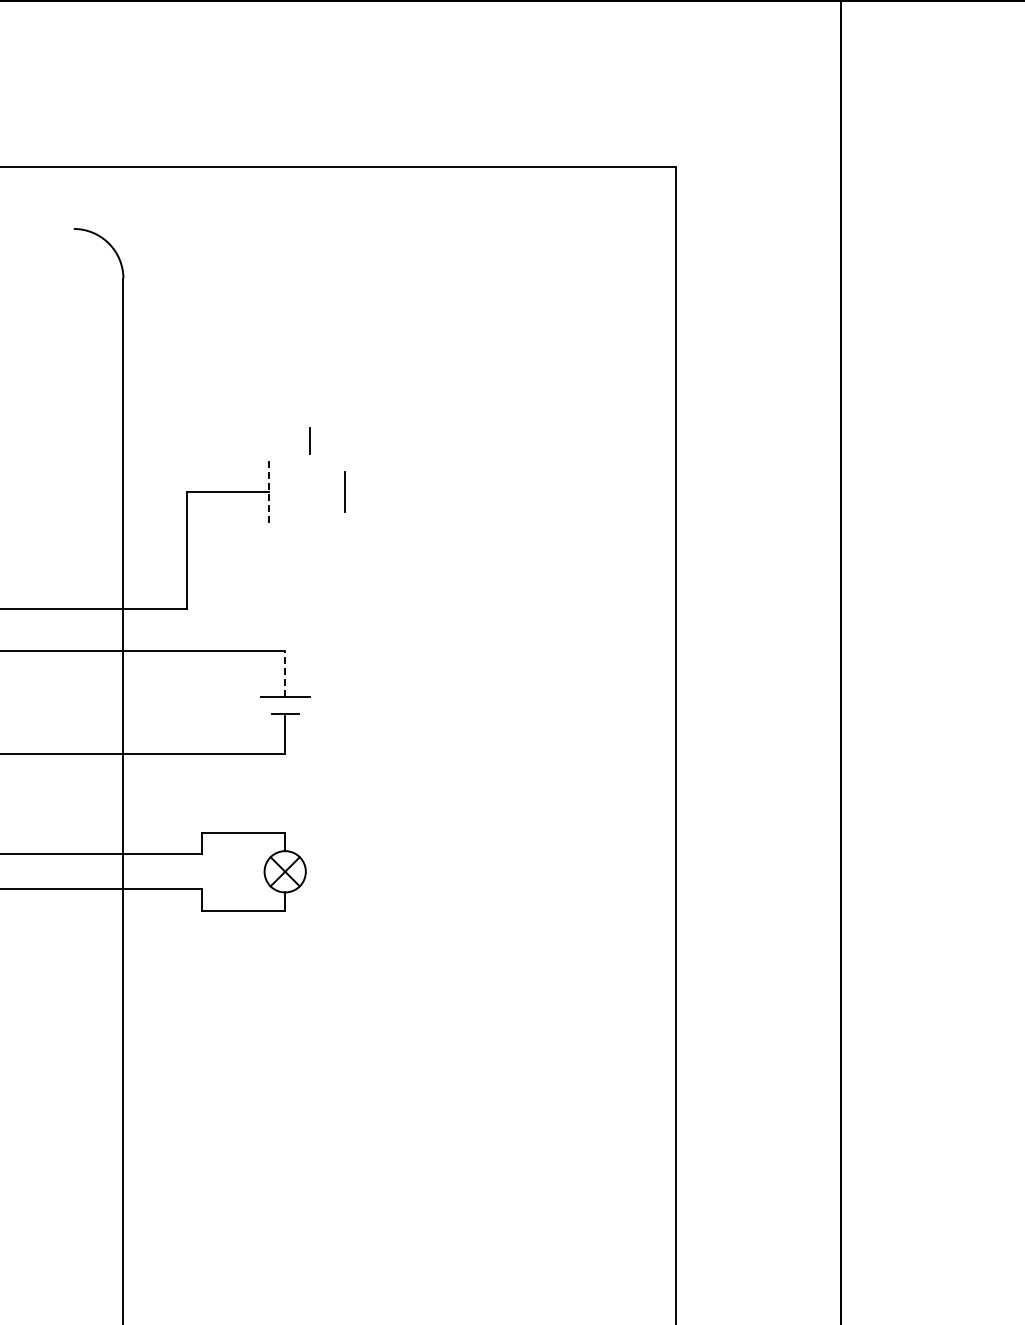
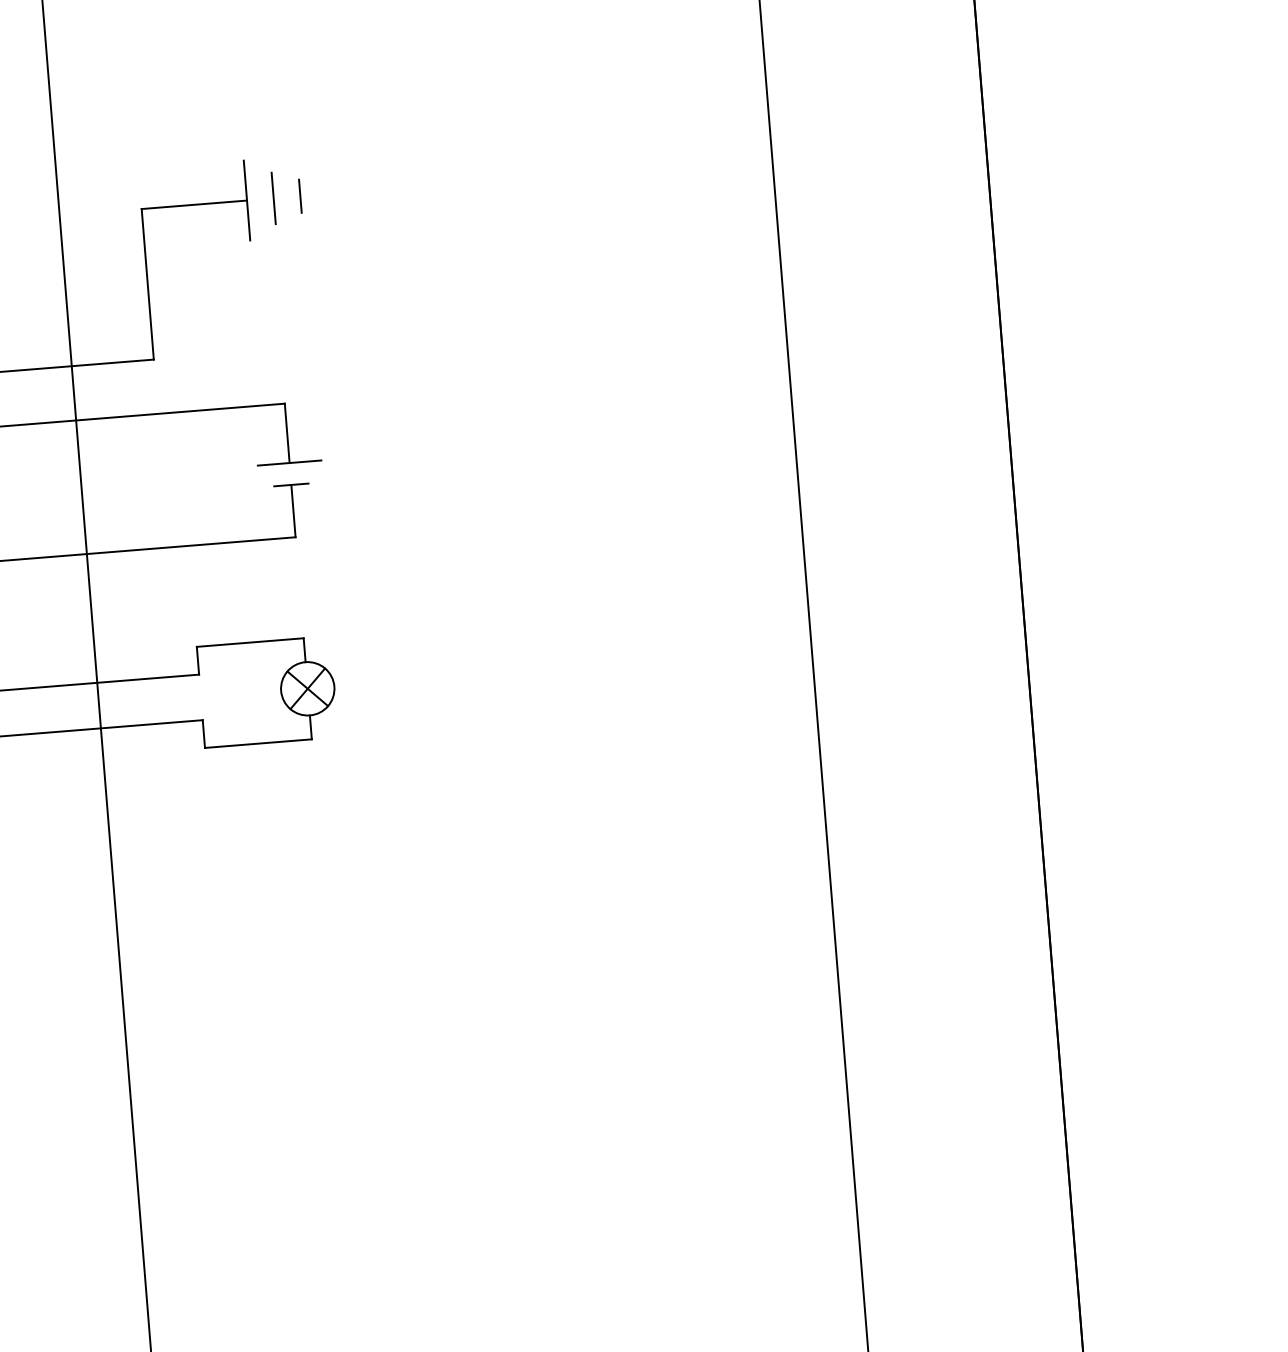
line: (309, 440) -> (299, 195), moved
line: (268, 491) -> (246, 200), dashed -> solid
line: (344, 491) -> (272, 198), moved
line: (285, 673) -> (287, 433), dashed -> solid

